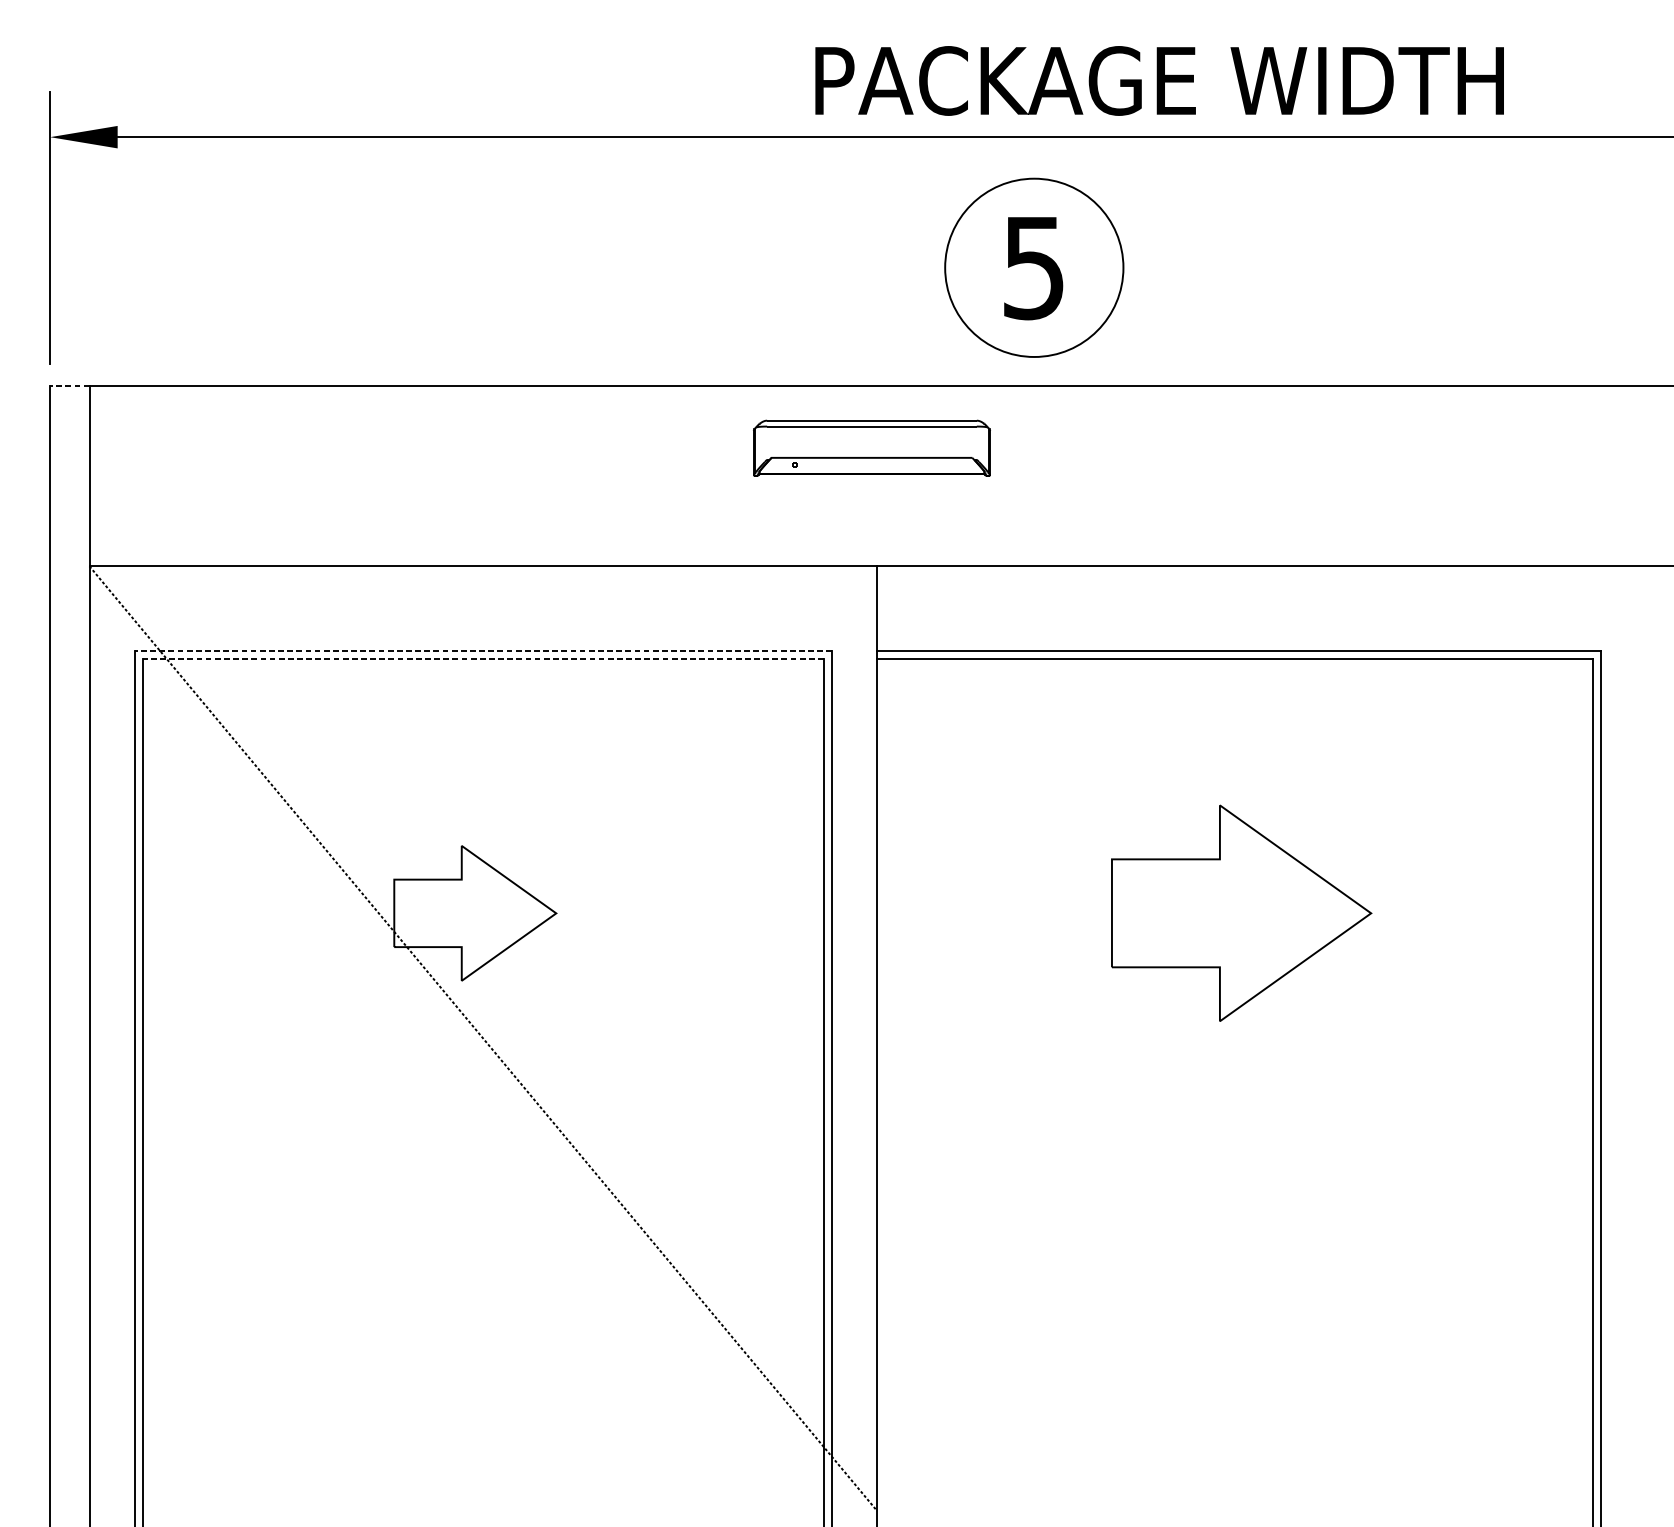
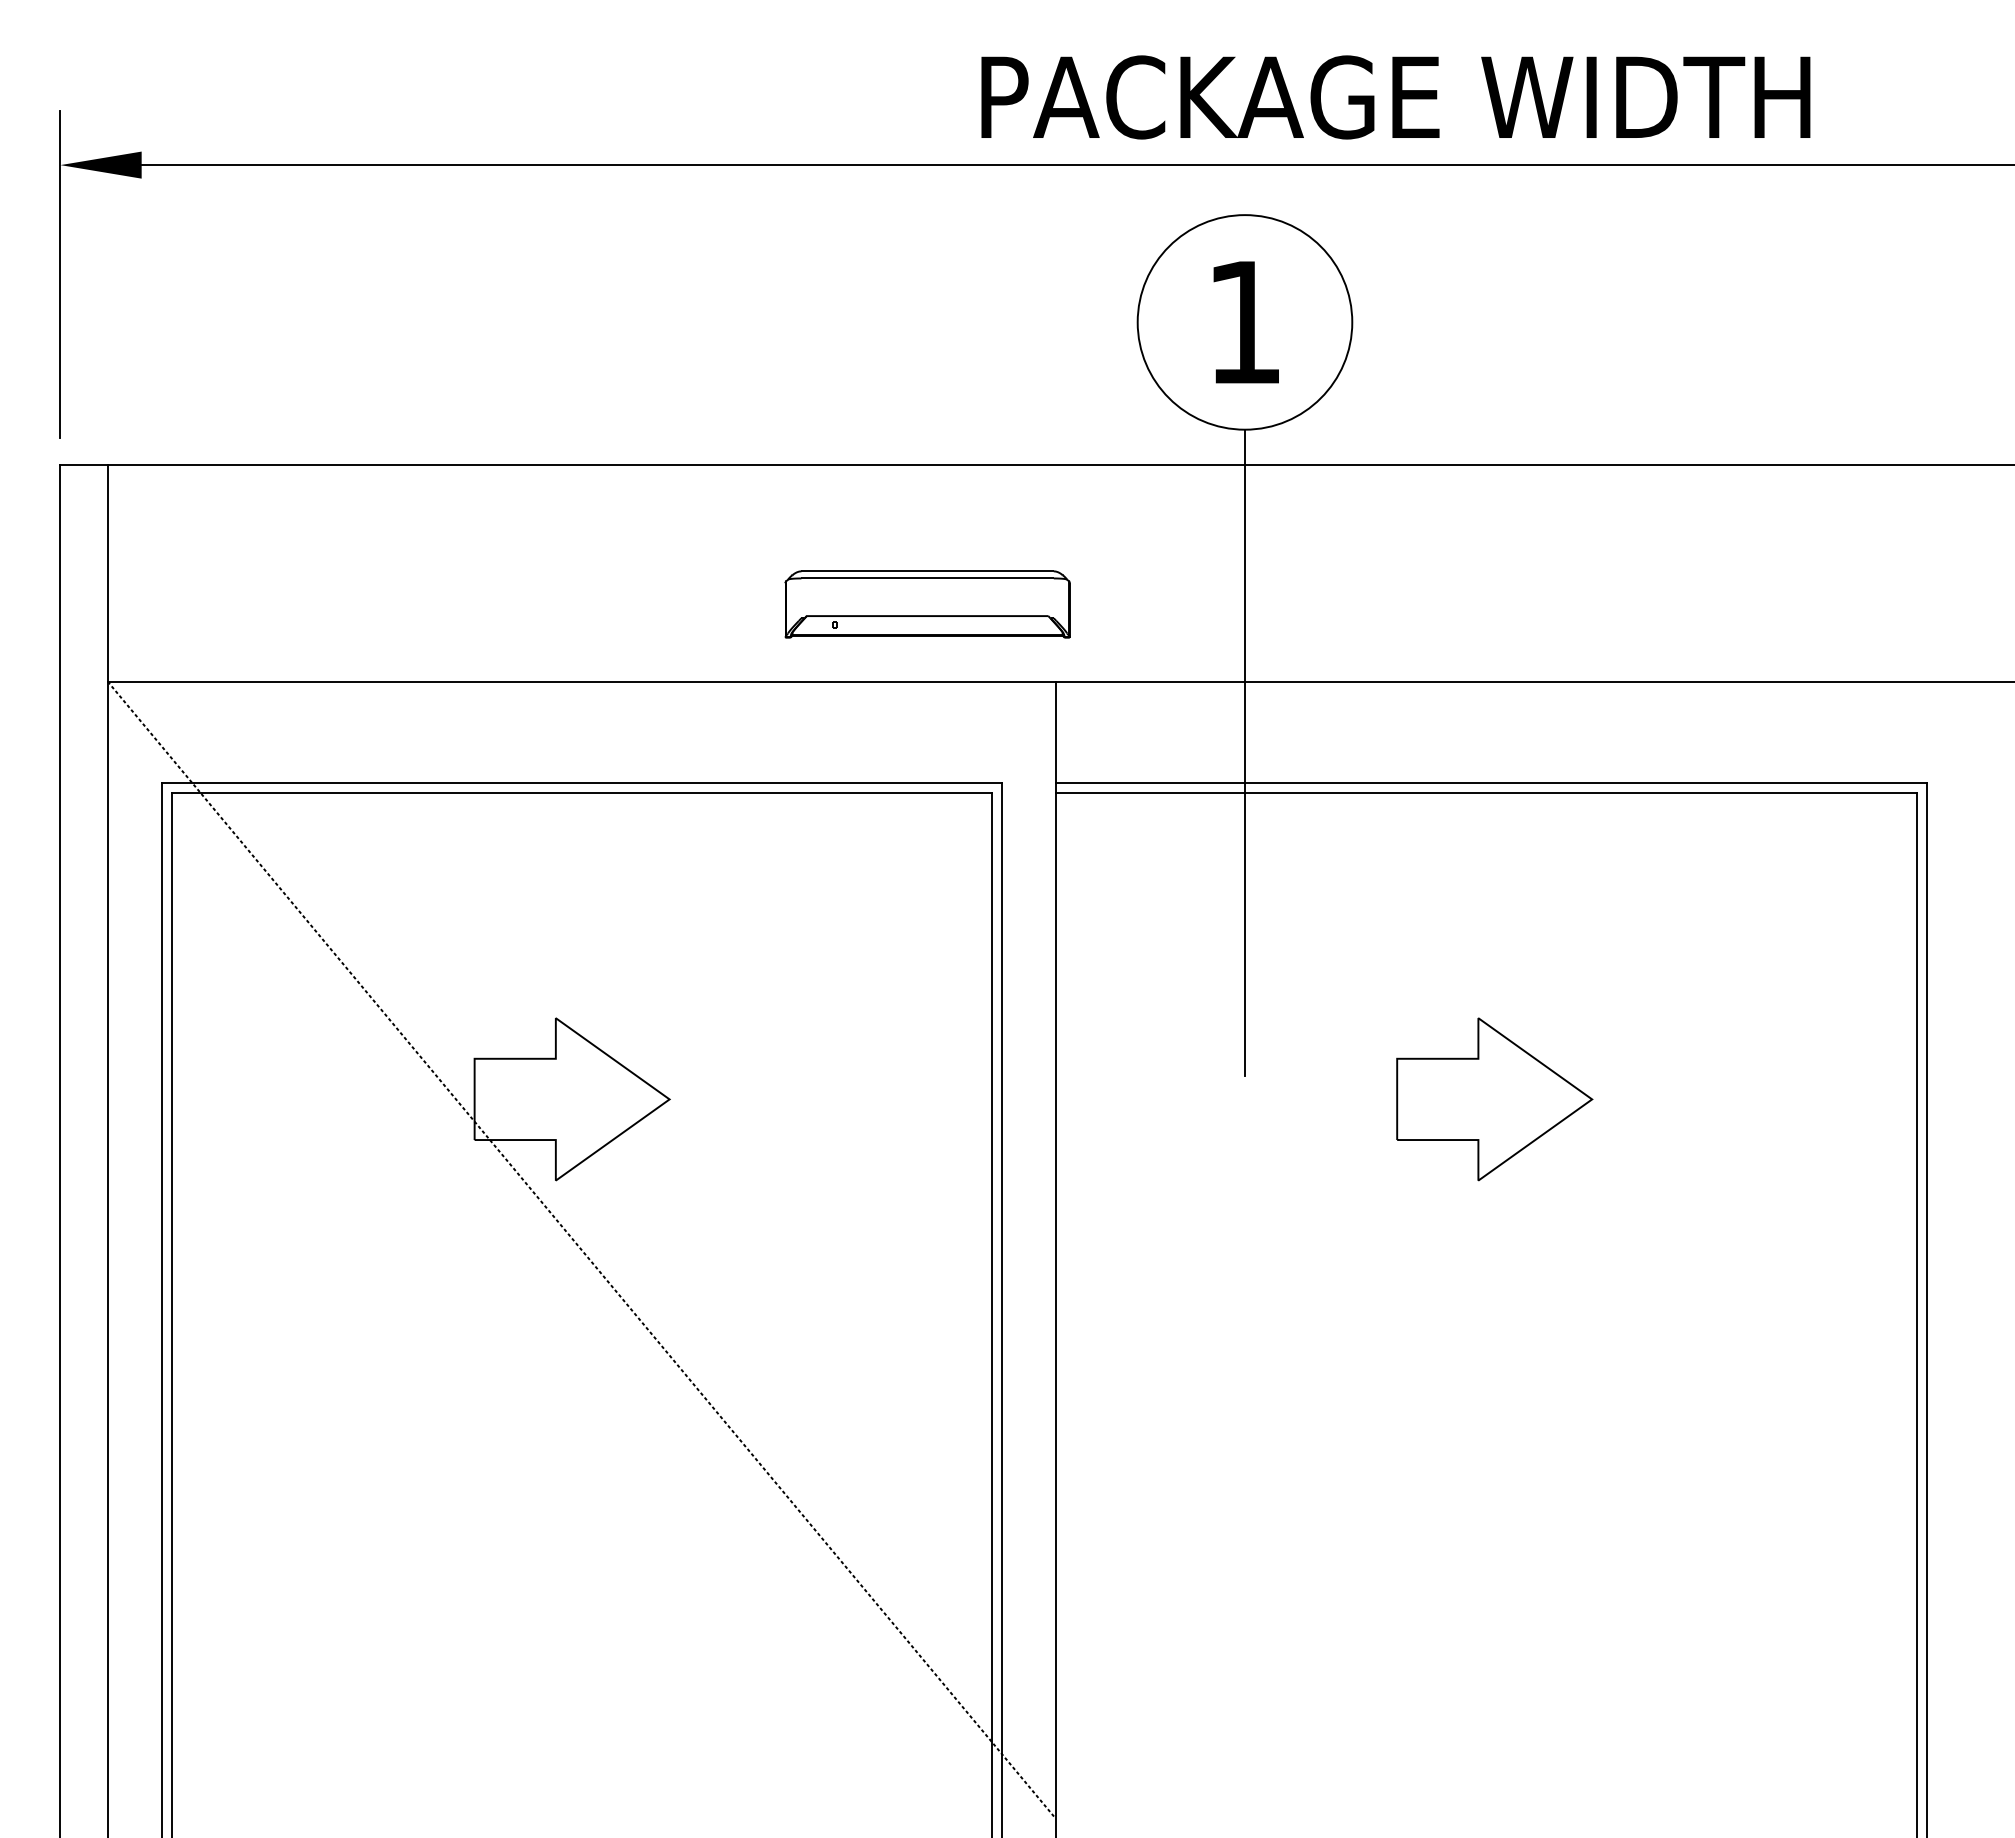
text: (1033, 268) -> (1243, 323), 5 -> 1
line: (70, 386) -> (84, 465), dashed -> solid
part: (871, 448) -> (927, 604), moved
line: (1033, 625) -> (1244, 752), added
line: (483, 650) -> (581, 783), dashed -> solid
line: (483, 659) -> (581, 793), dashed -> solid
part: (1241, 913) -> (1494, 1099), size x0.62

